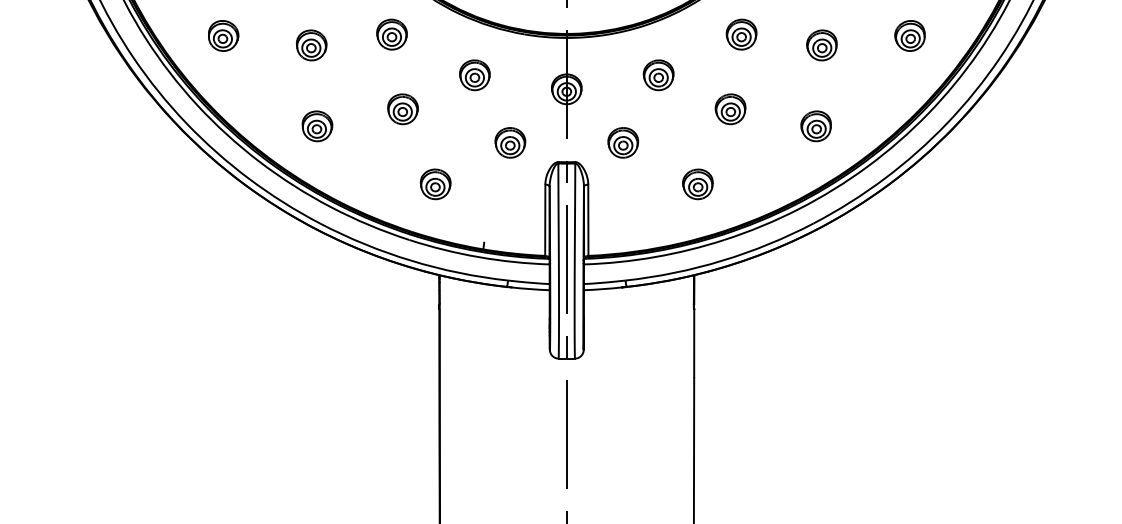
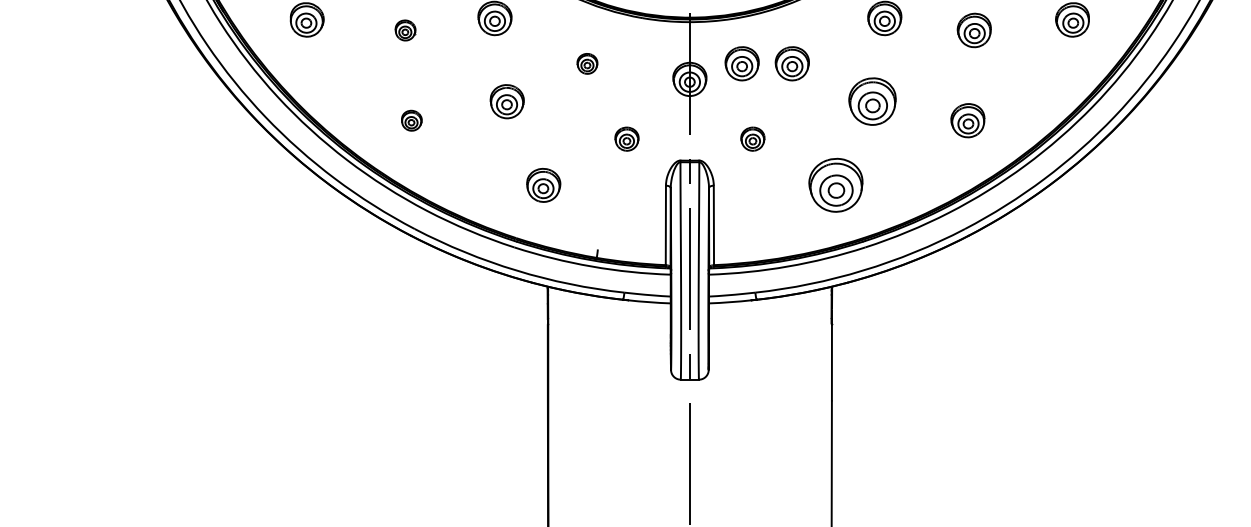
part: (311, 45) -> (405, 30), size x0.6
part: (474, 75) -> (586, 64), size x0.6
part: (613, 75) -> (741, 64), added
part: (730, 109) -> (872, 101), size x1.4
part: (317, 126) -> (411, 120), size x0.6
part: (510, 142) -> (627, 138), size x0.7
part: (623, 142) -> (753, 138), size x0.7
part: (697, 184) -> (835, 185), size x1.6

